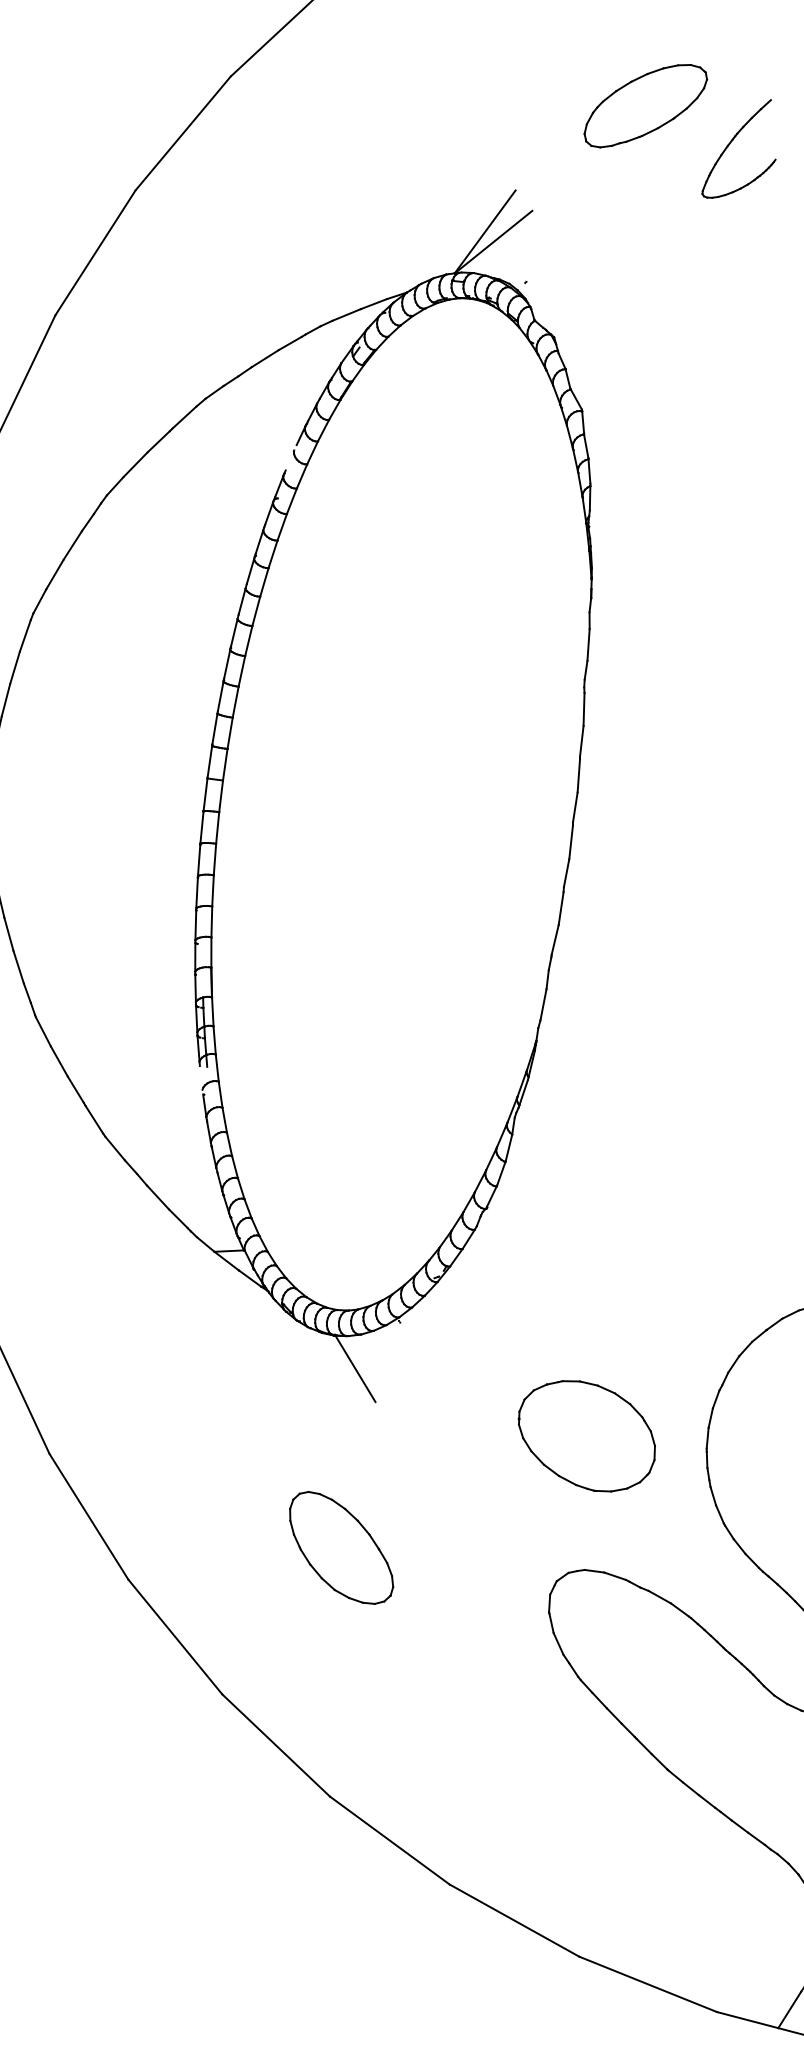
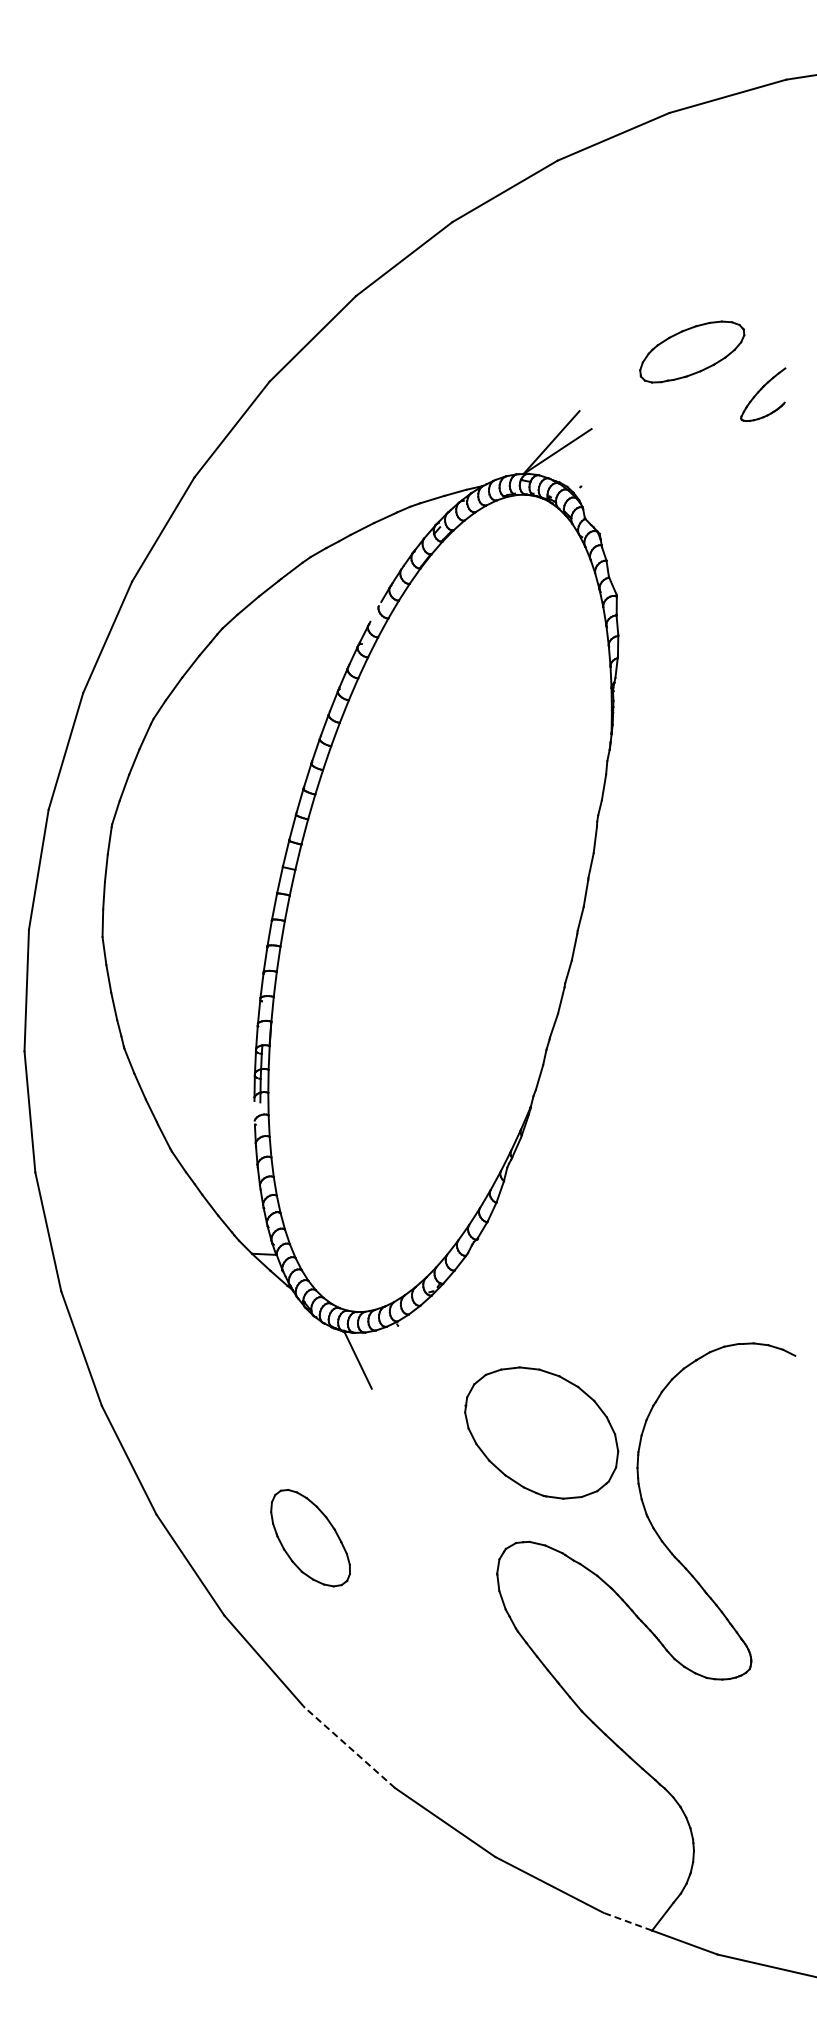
part: (735, 149) -> (762, 394), size x0.7
part: (586, 1435) -> (541, 1432), size x1.4
part: (341, 1548) -> (310, 1538), moved
line: (389, 1840) -> (349, 1747), solid -> dashed
line: (747, 2019) -> (627, 1921), solid -> dashed

